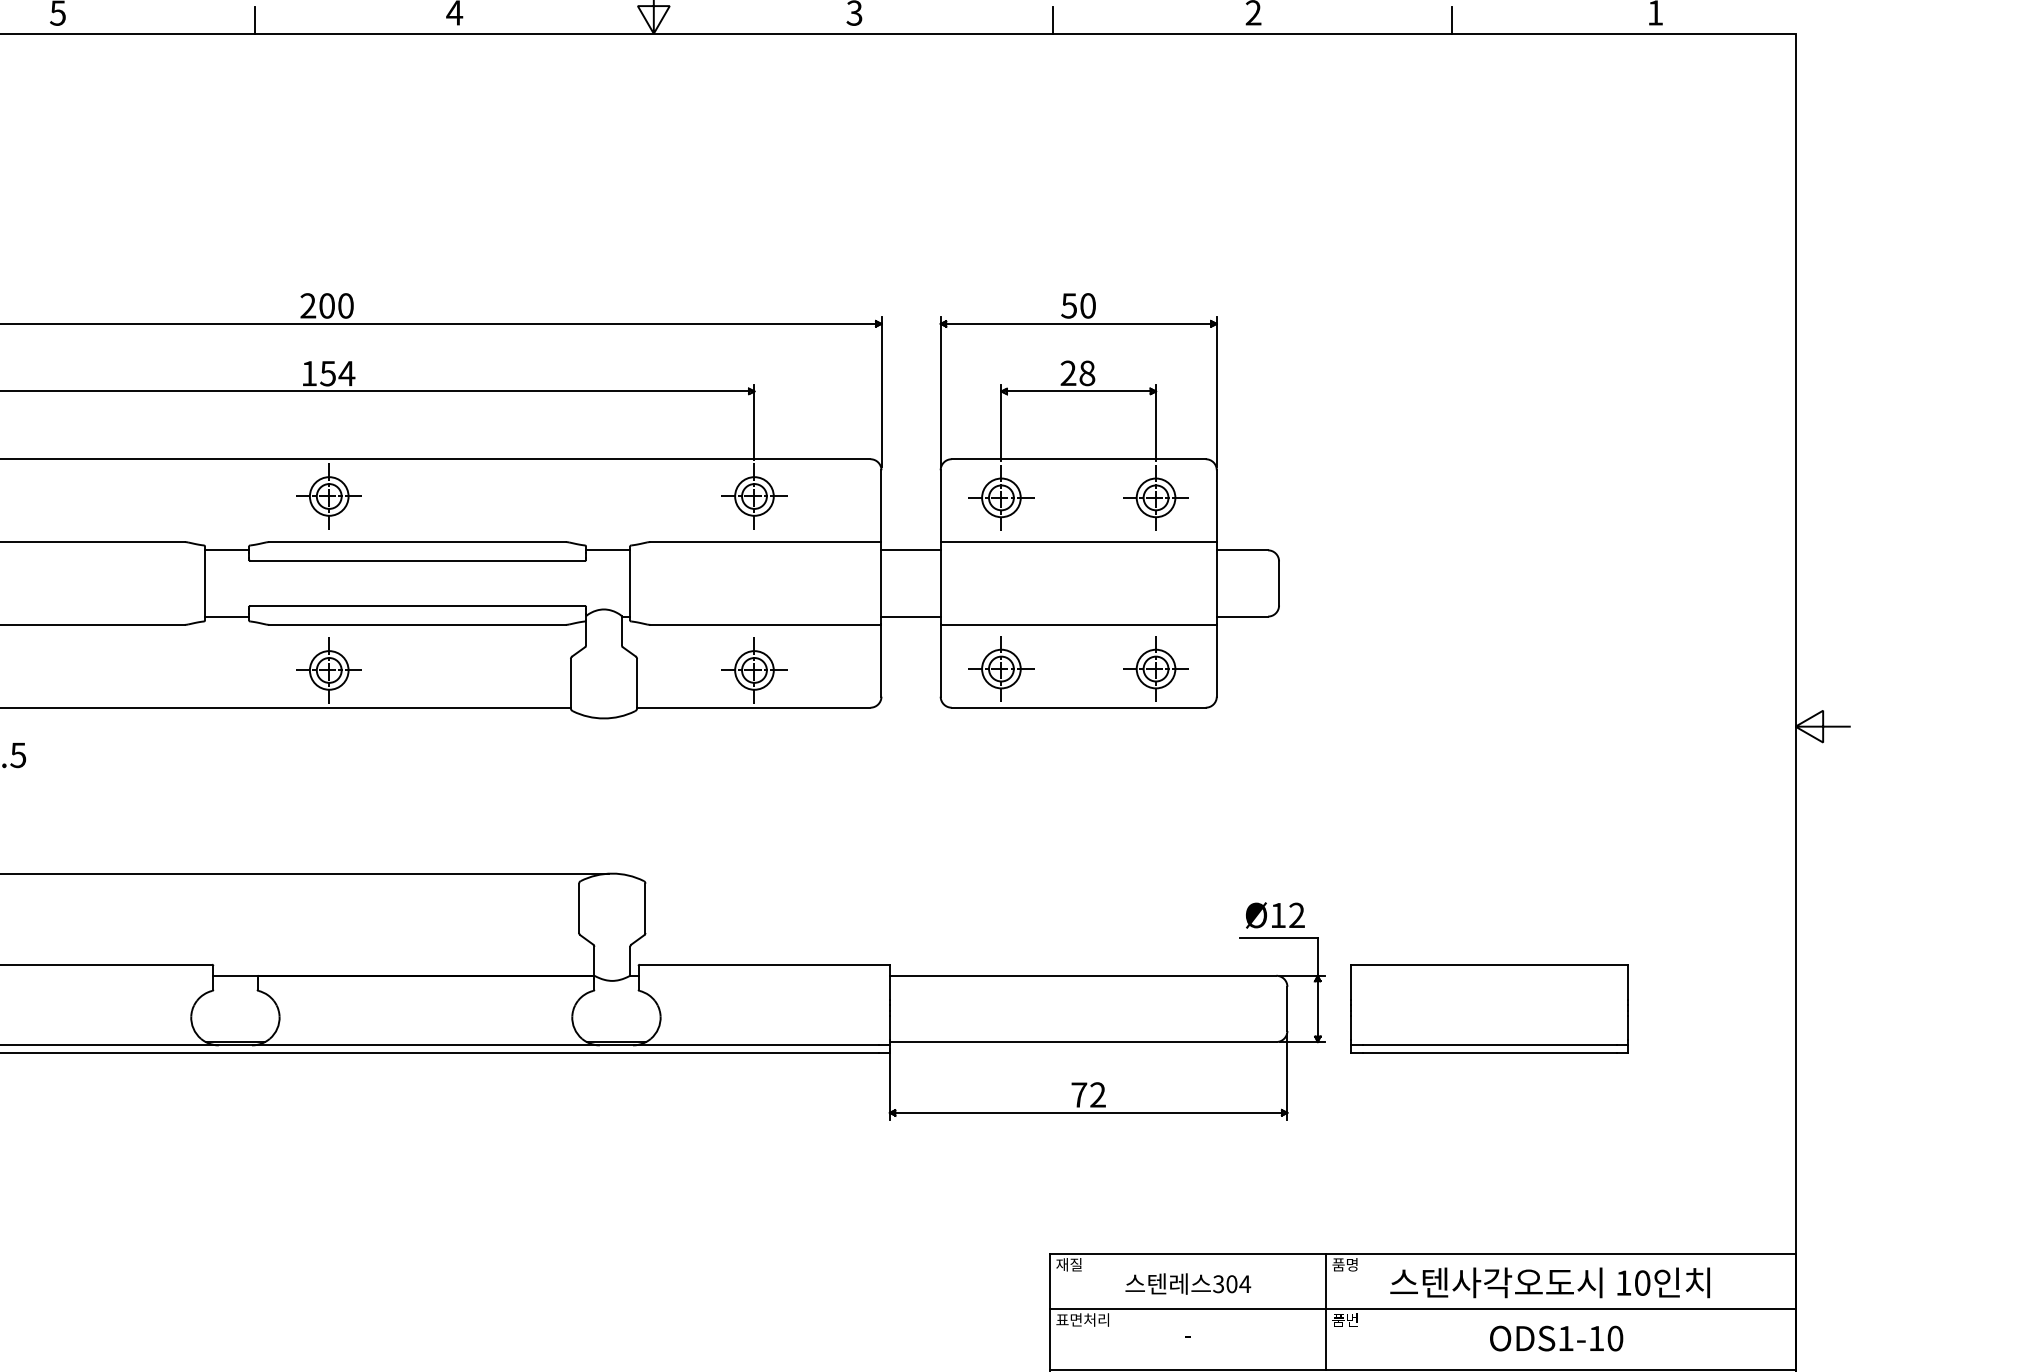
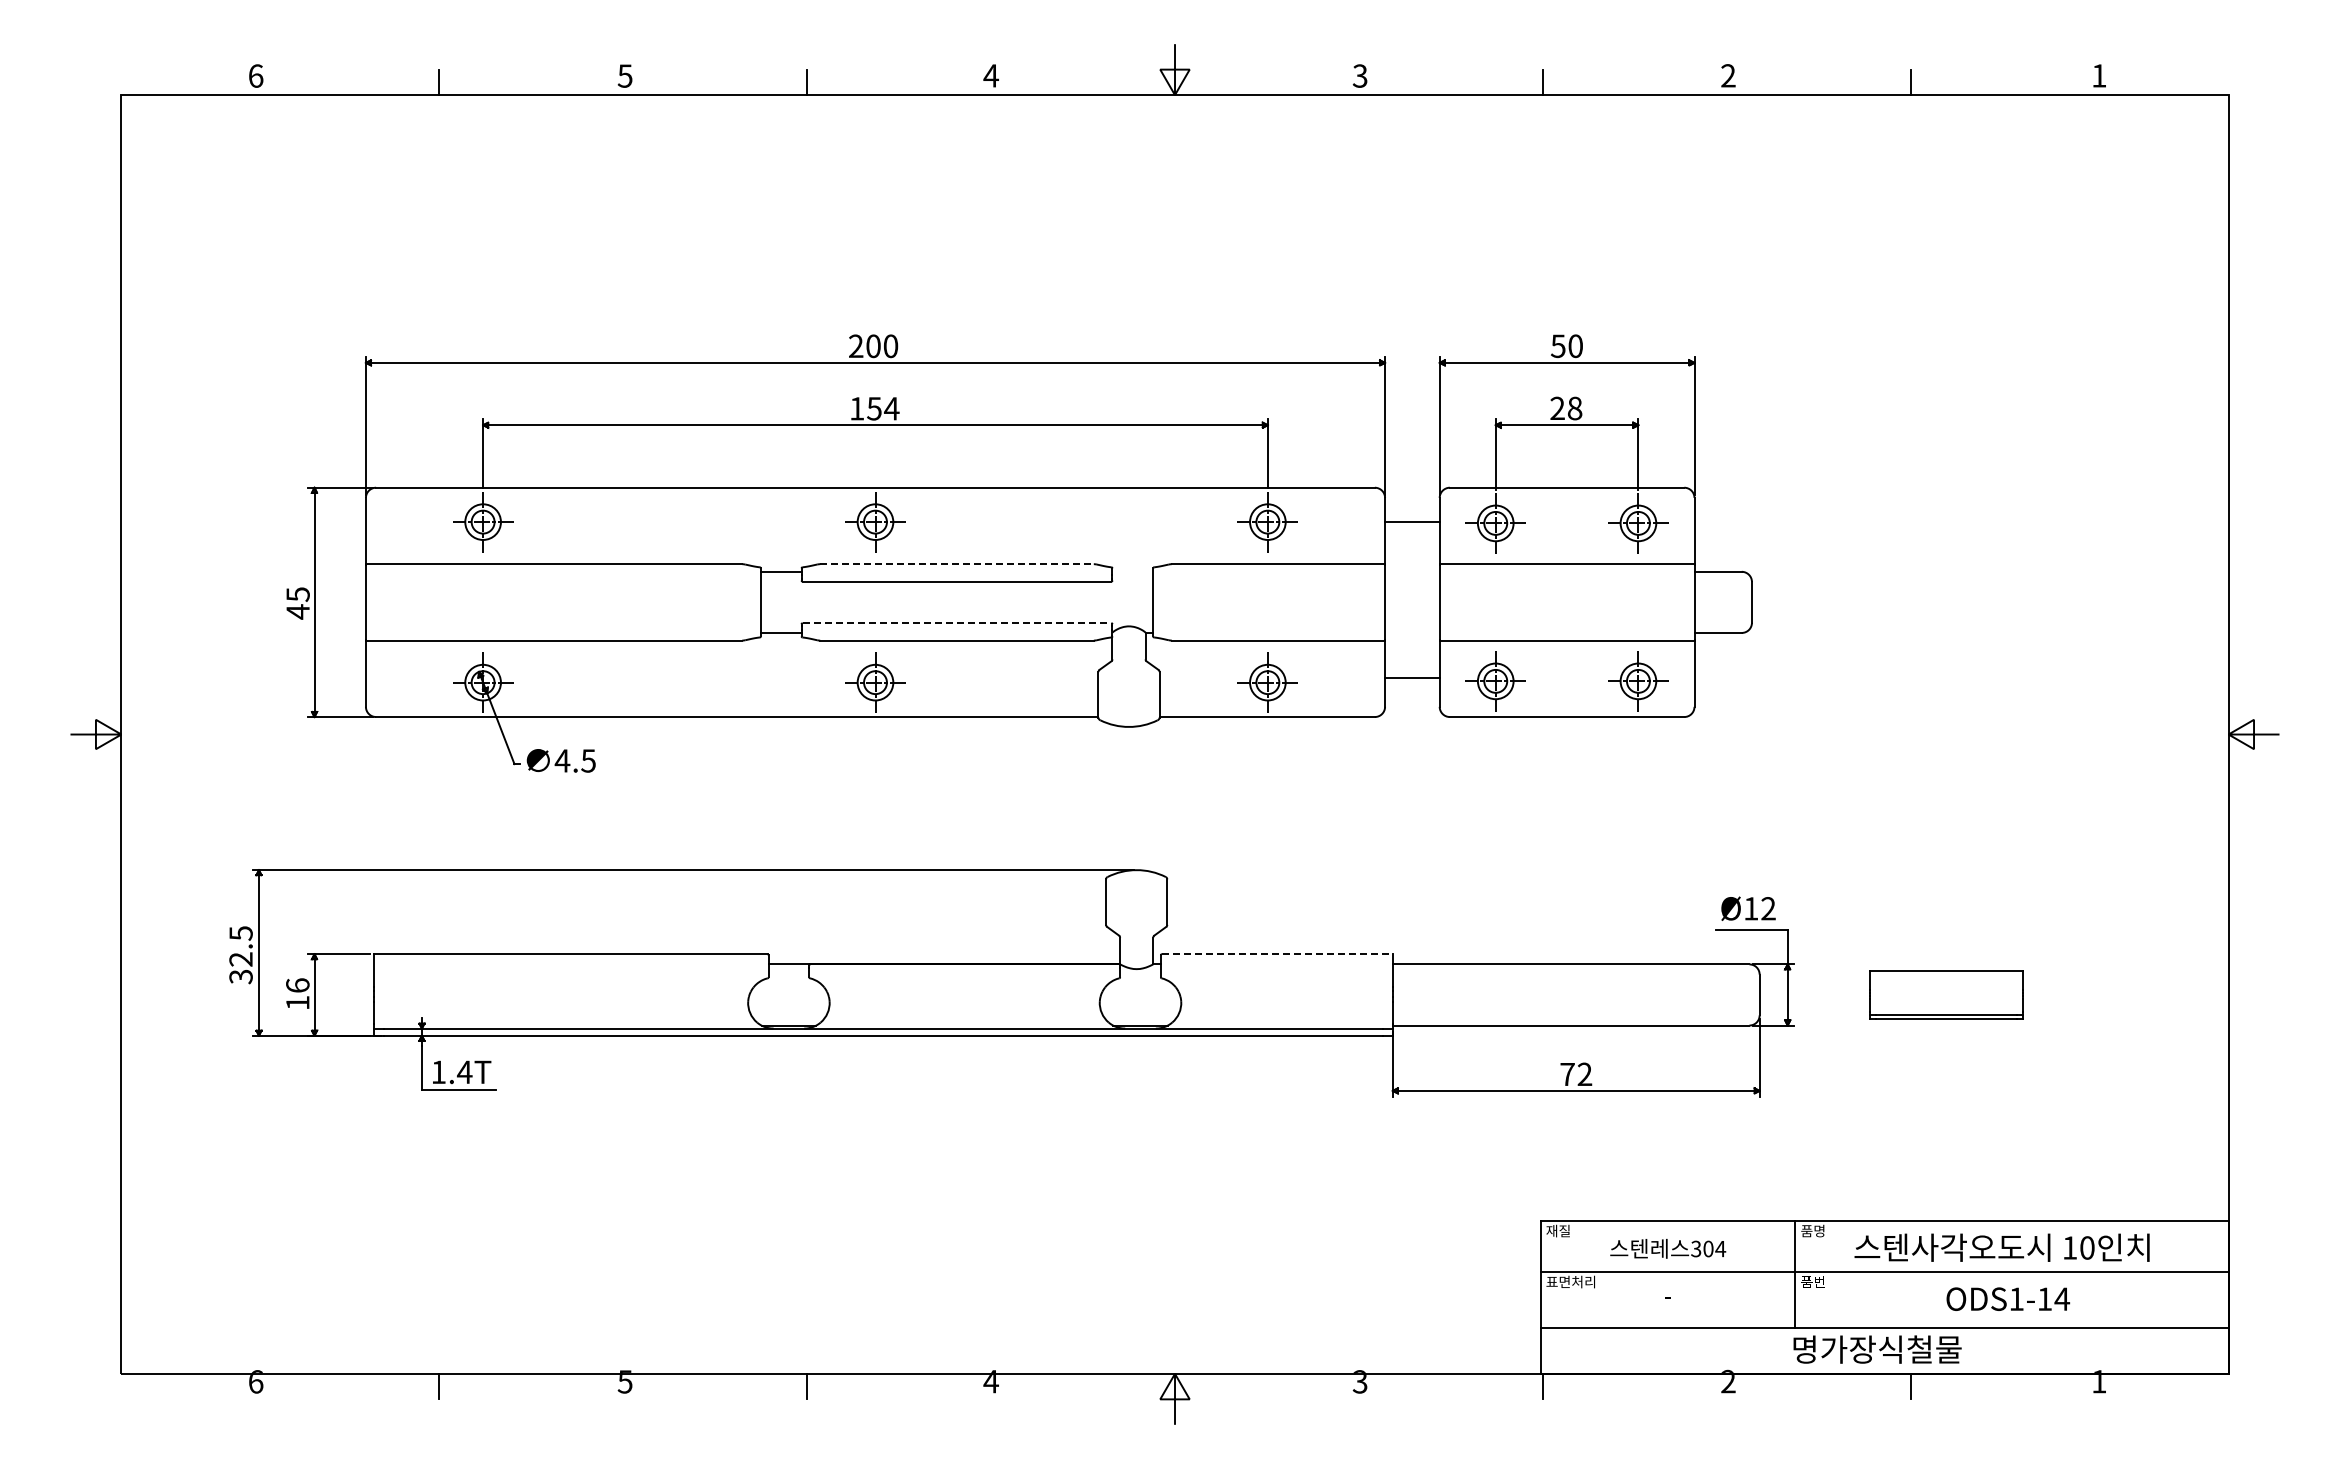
line: (418, 542) -> (957, 564), solid -> dashed
line: (607, 549) -> (1132, 571), removed
line: (911, 549) -> (1412, 521), moved
line: (418, 606) -> (957, 623), solid -> dashed
line: (911, 616) -> (1412, 677), moved
line: (764, 965) -> (1277, 954), solid -> dashed
part: (1489, 1008) -> (1946, 994), size x0.6
text: (1615, 1337) -> (2062, 1298), ODS1-10 -> ODS1-14

